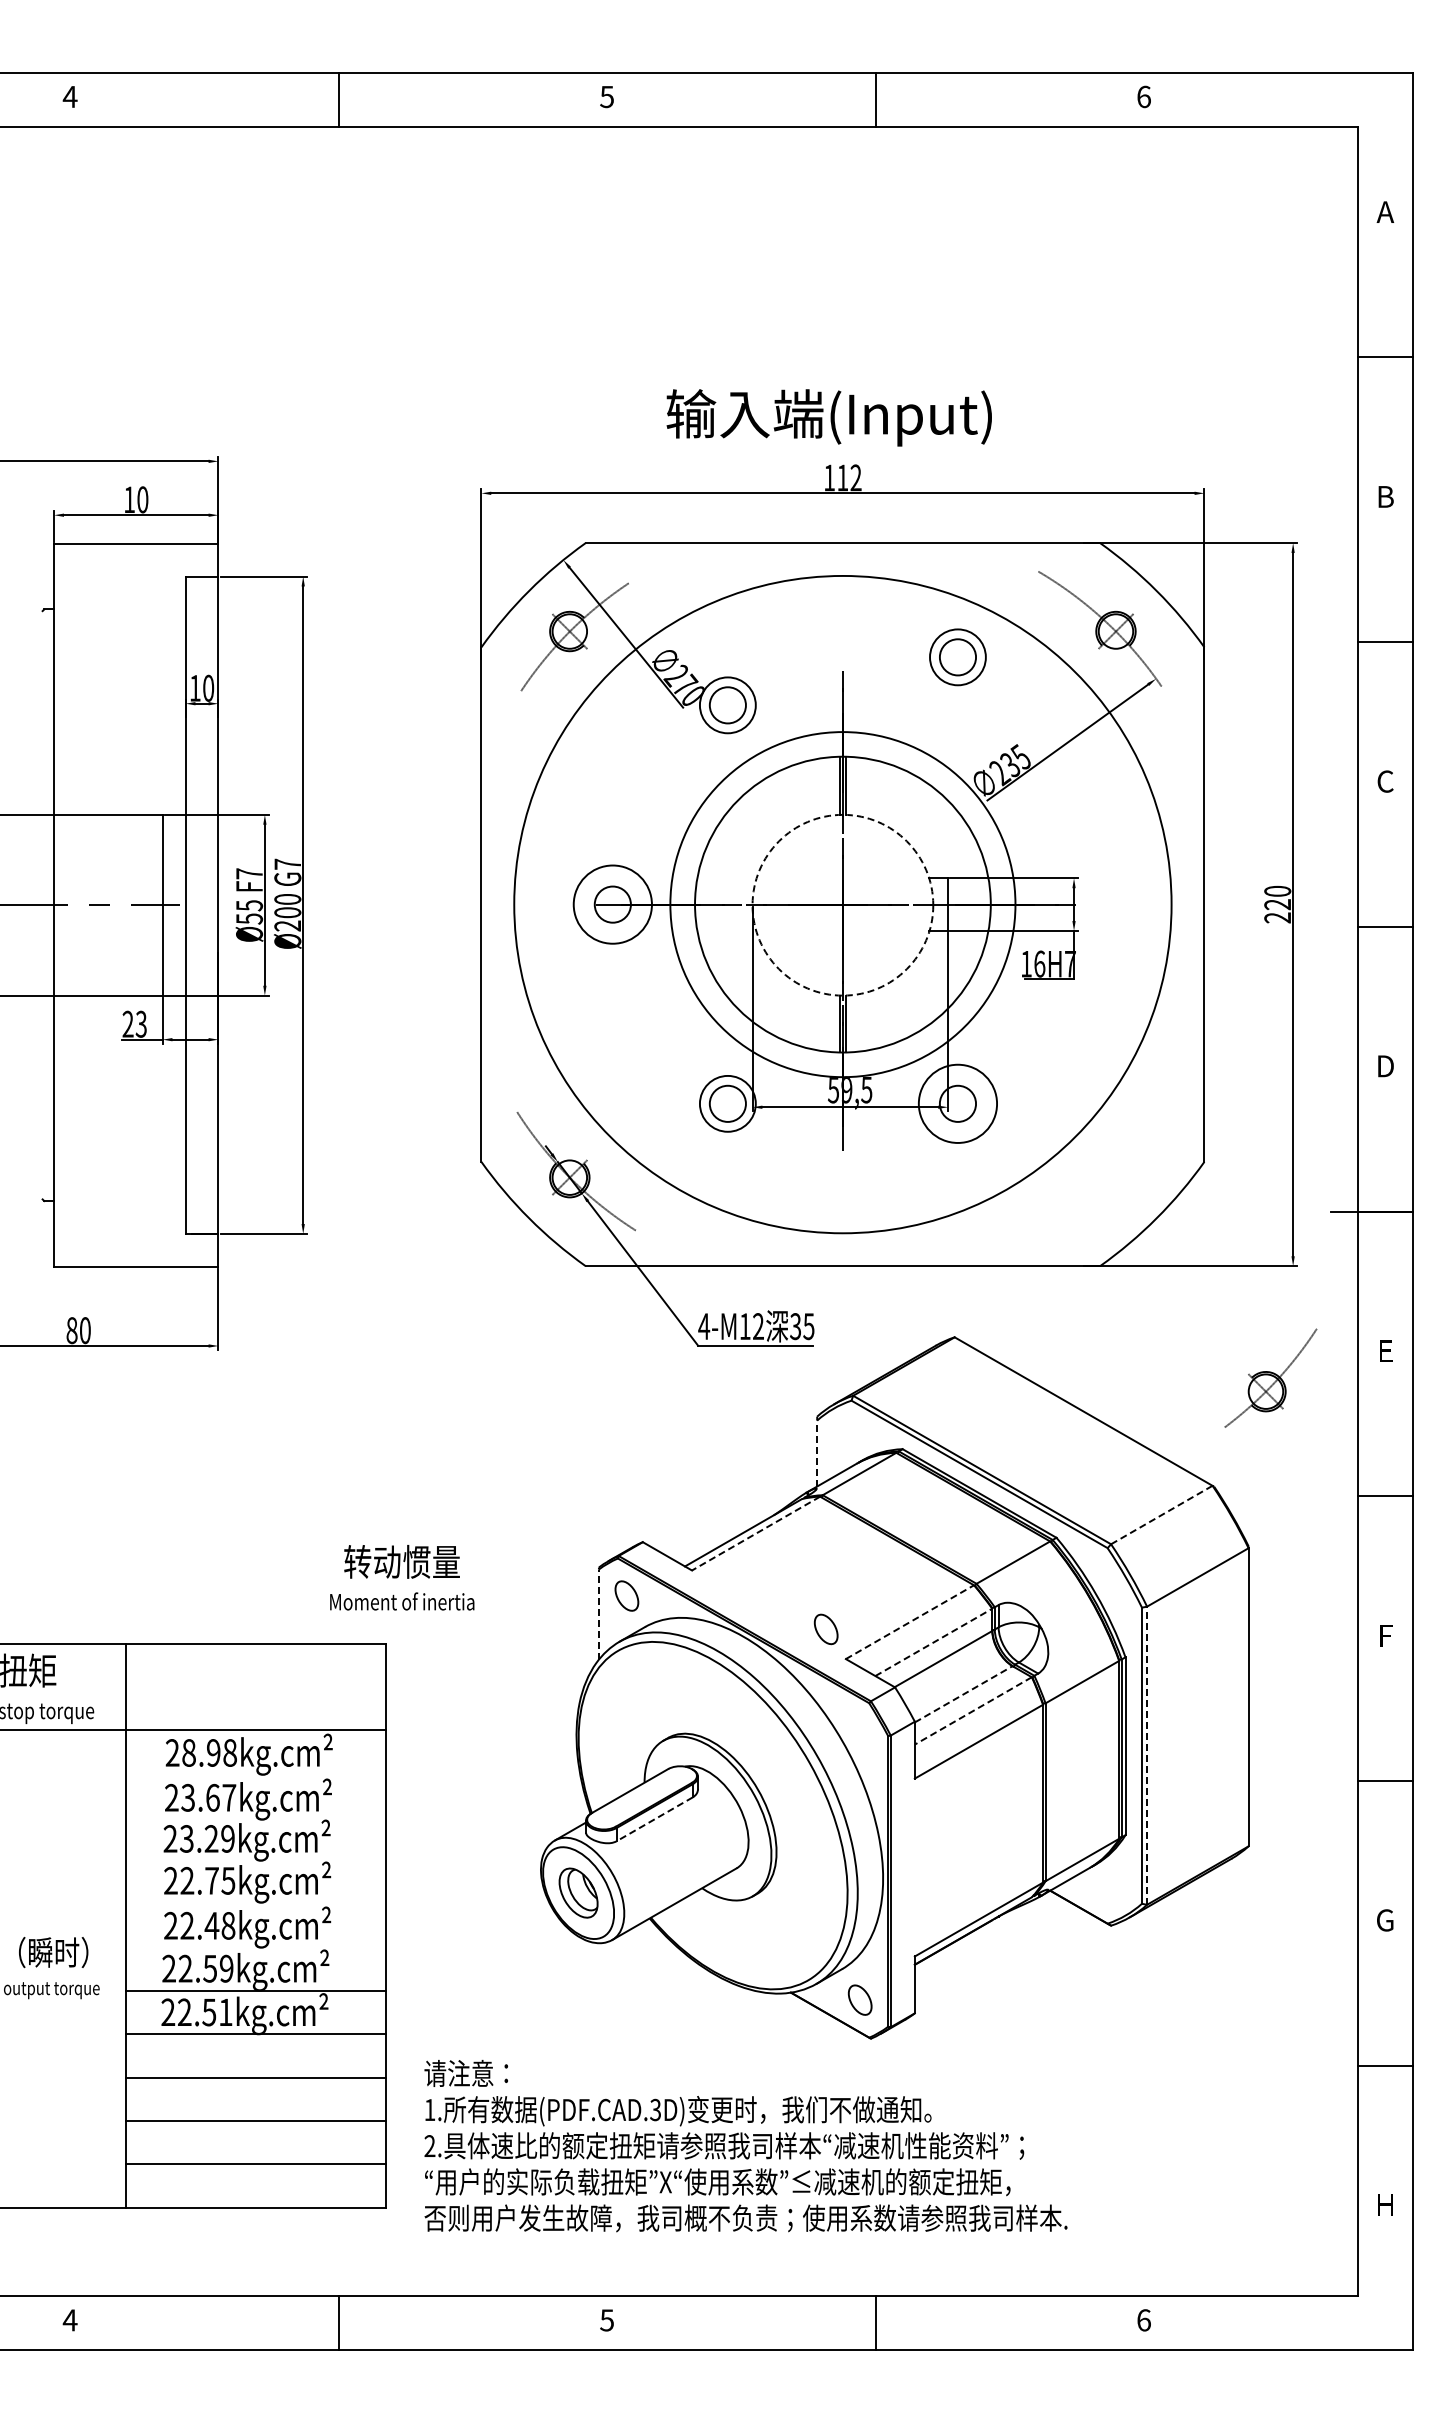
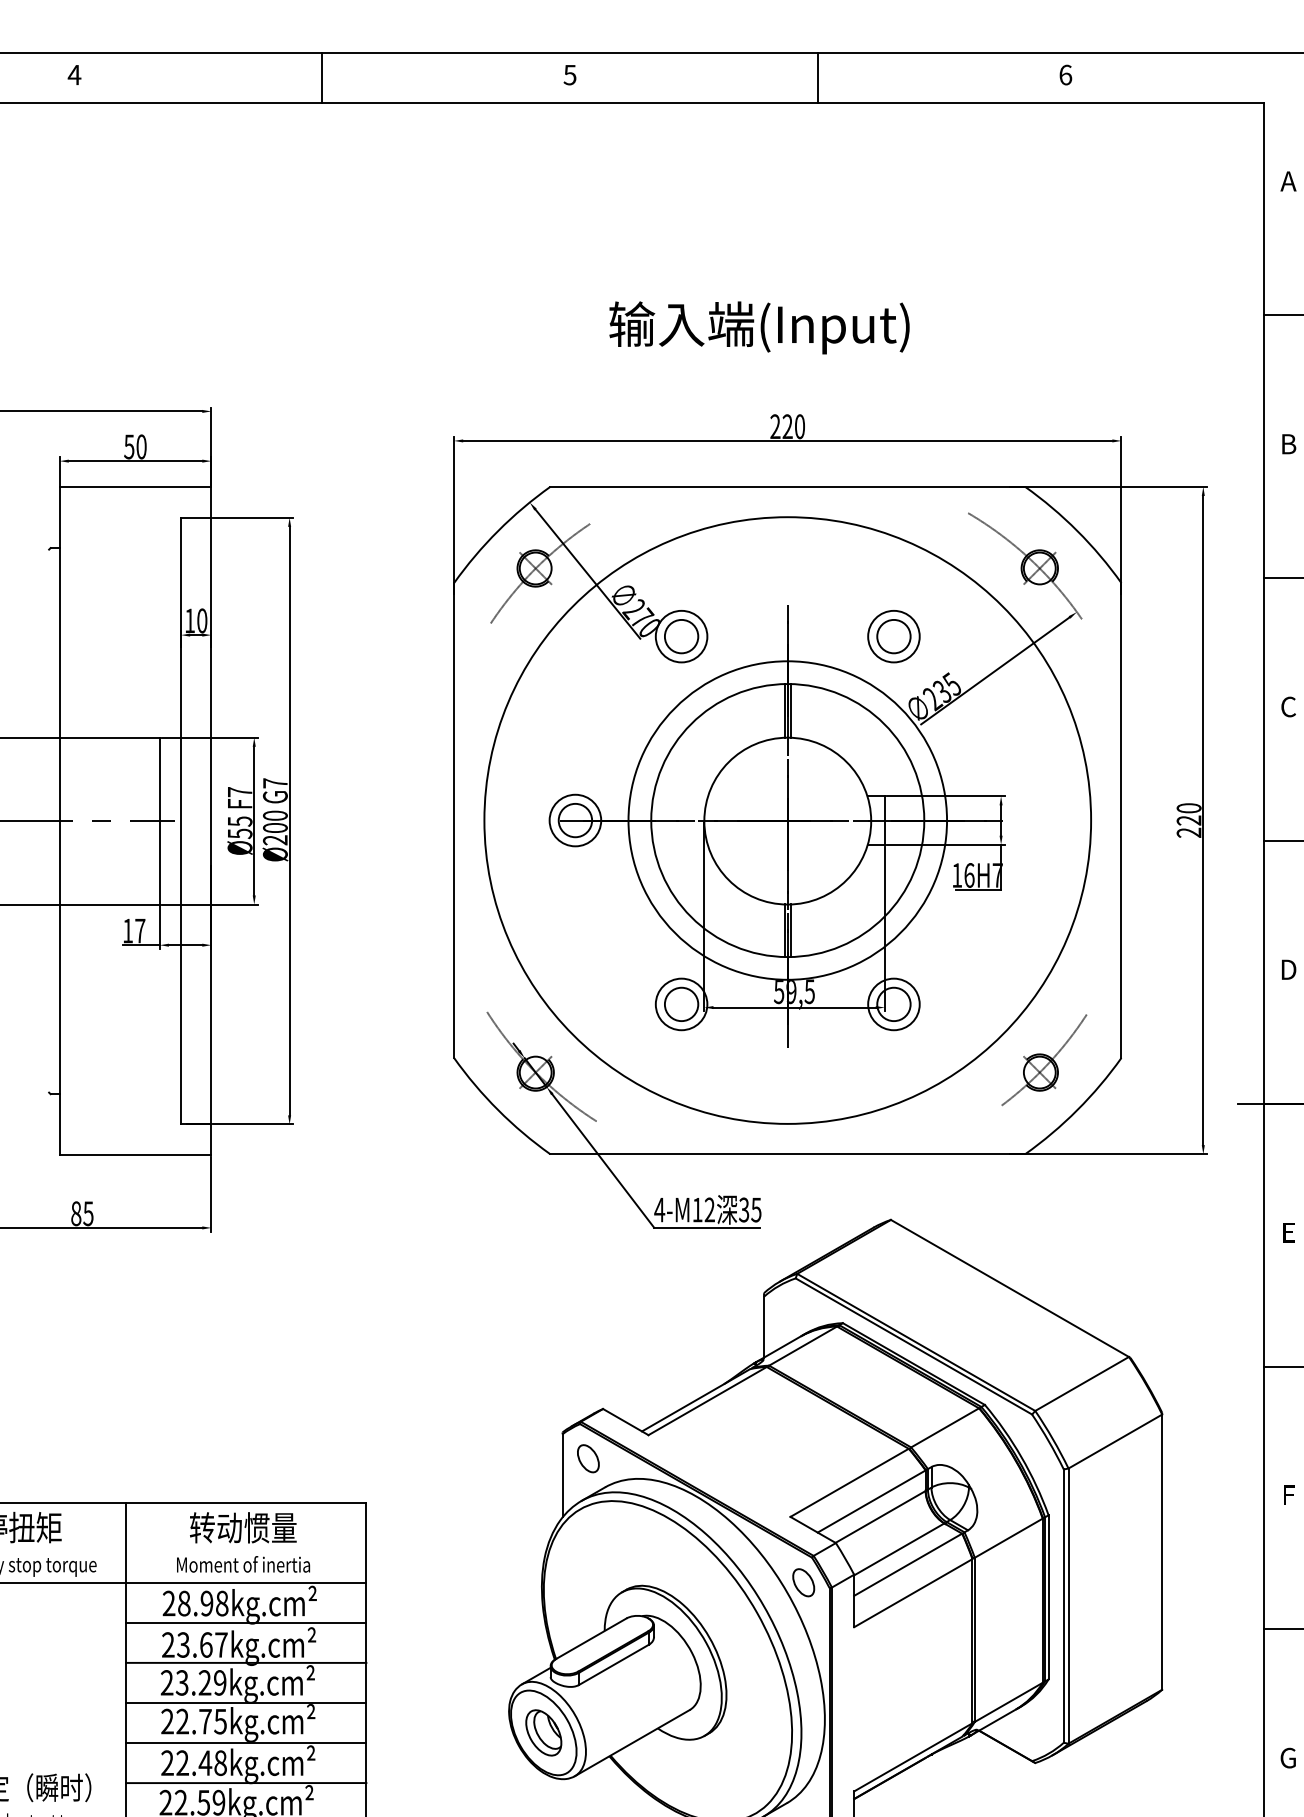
text: (828, 417) -> (758, 327), moved
text: (842, 477) -> (787, 426), 112 -> 220
text: (128, 499) -> (128, 446), 10 -> 50
part: (957, 657) -> (893, 636), moved
circle: (612, 904) -> (575, 820), size x0.71
circle: (842, 904) -> (787, 820), dashed -> solid
text: (134, 1023) -> (133, 930), 23 -> 17
circle: (957, 1103) -> (893, 1004), size x0.71
text: (84, 1330) -> (87, 1213), 80 -> 85
part: (1270, 1377) -> (1043, 1059), moved
line: (817, 1453) -> (764, 1327), dashed -> solid
line: (1161, 1515) -> (1081, 1384), dashed -> solid
line: (756, 1533) -> (708, 1401), dashed -> solid
text: (402, 1577) -> (243, 1542), moved
line: (598, 1614) -> (562, 1475), dashed -> solid
line: (909, 1622) -> (849, 1483), dashed -> solid
part: (825, 1629) -> (803, 1582), moved
line: (934, 1642) -> (872, 1501), dashed -> solid
line: (964, 1694) -> (899, 1549), dashed -> solid
line: (972, 1711) -> (907, 1565), dashed -> solid
line: (1147, 1755) -> (1068, 1605), dashed -> solid
line: (256, 1773) -> (246, 1622), added
line: (256, 1817) -> (246, 1663), added
line: (654, 1819) -> (613, 1664), dashed -> solid
line: (256, 1860) -> (246, 1702), added
line: (256, 1904) -> (246, 1743), added
line: (256, 1947) -> (246, 1783), added

